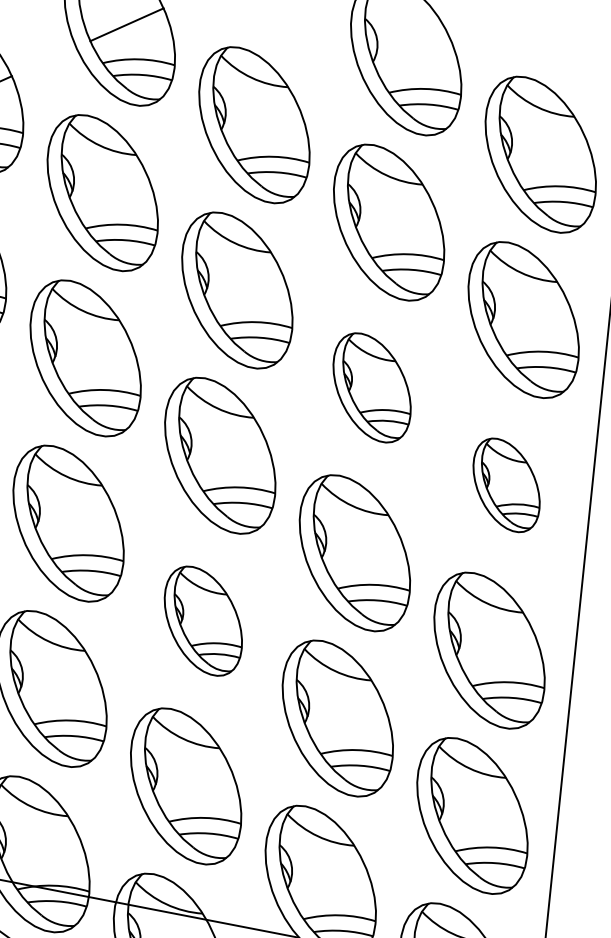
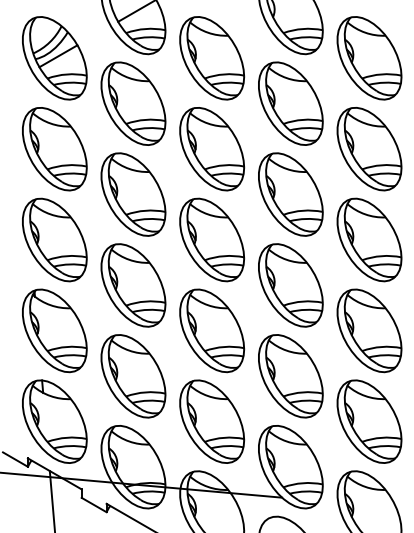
part: (371, 387) -> (290, 194), size x1.43
part: (506, 484) -> (369, 239), size x1.67
part: (203, 620) -> (212, 330), size x1.43

